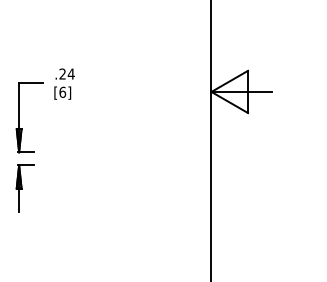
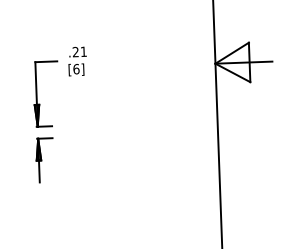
text: (70, 73) -> (83, 51), .24 -> .21

